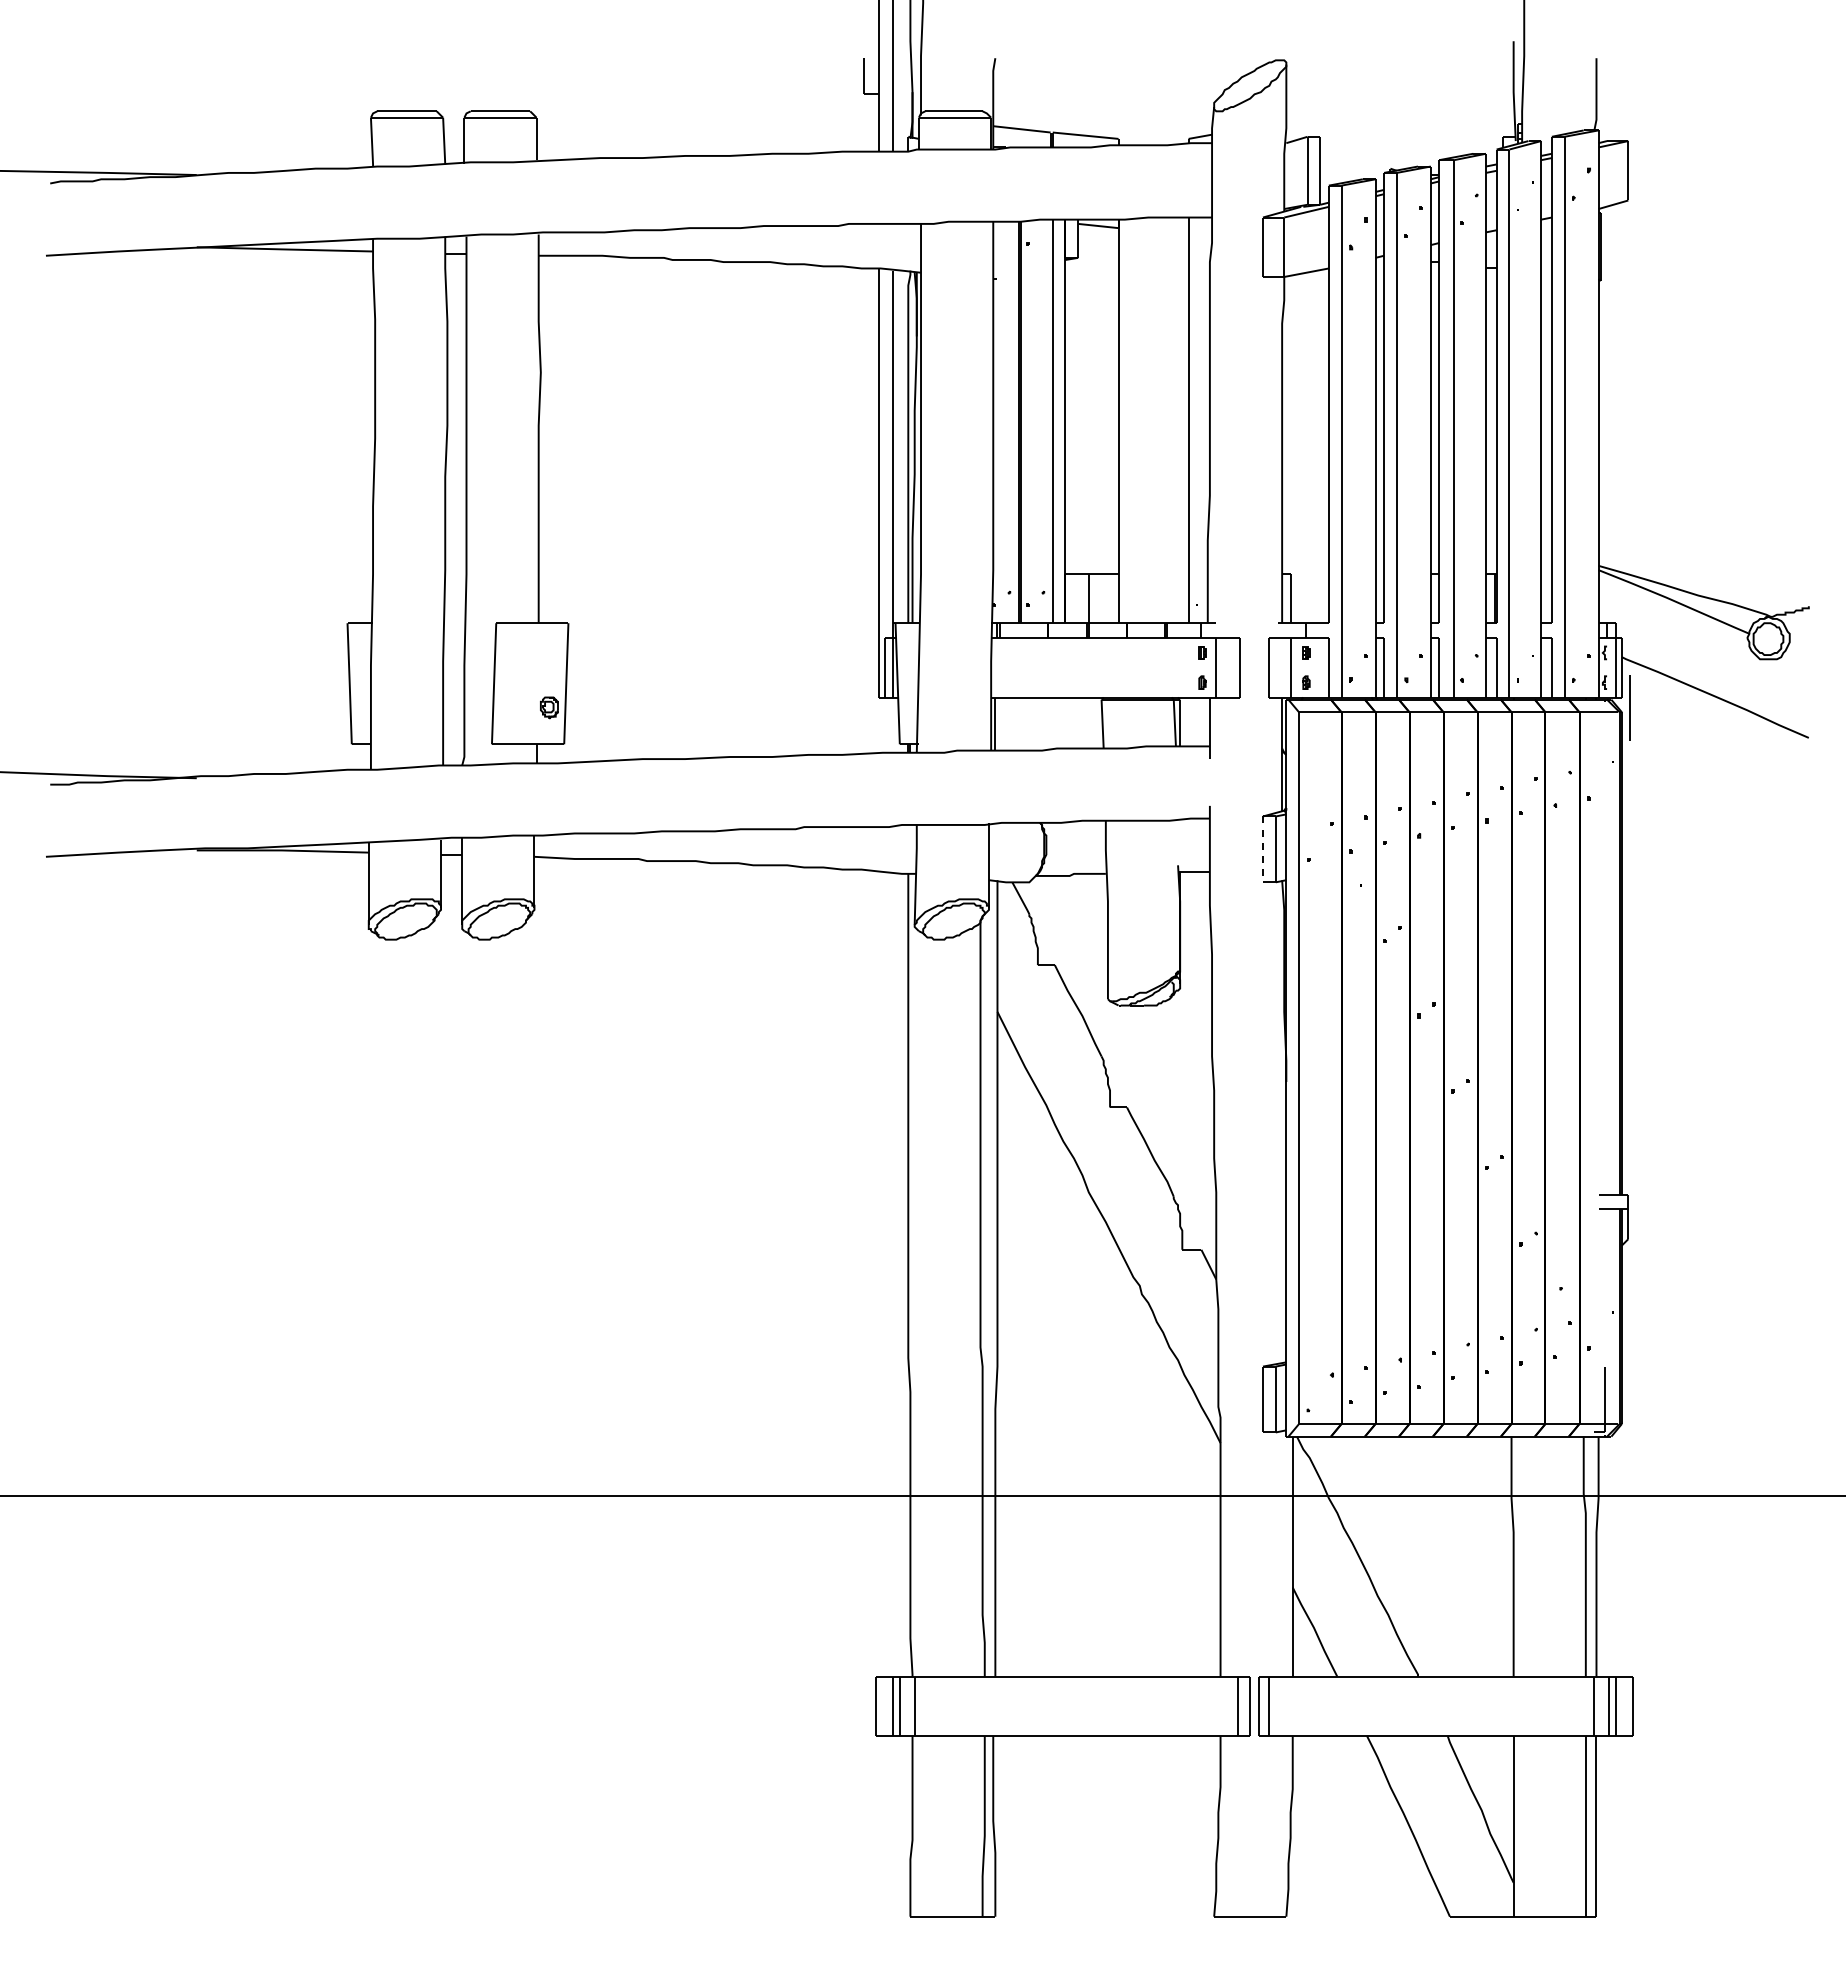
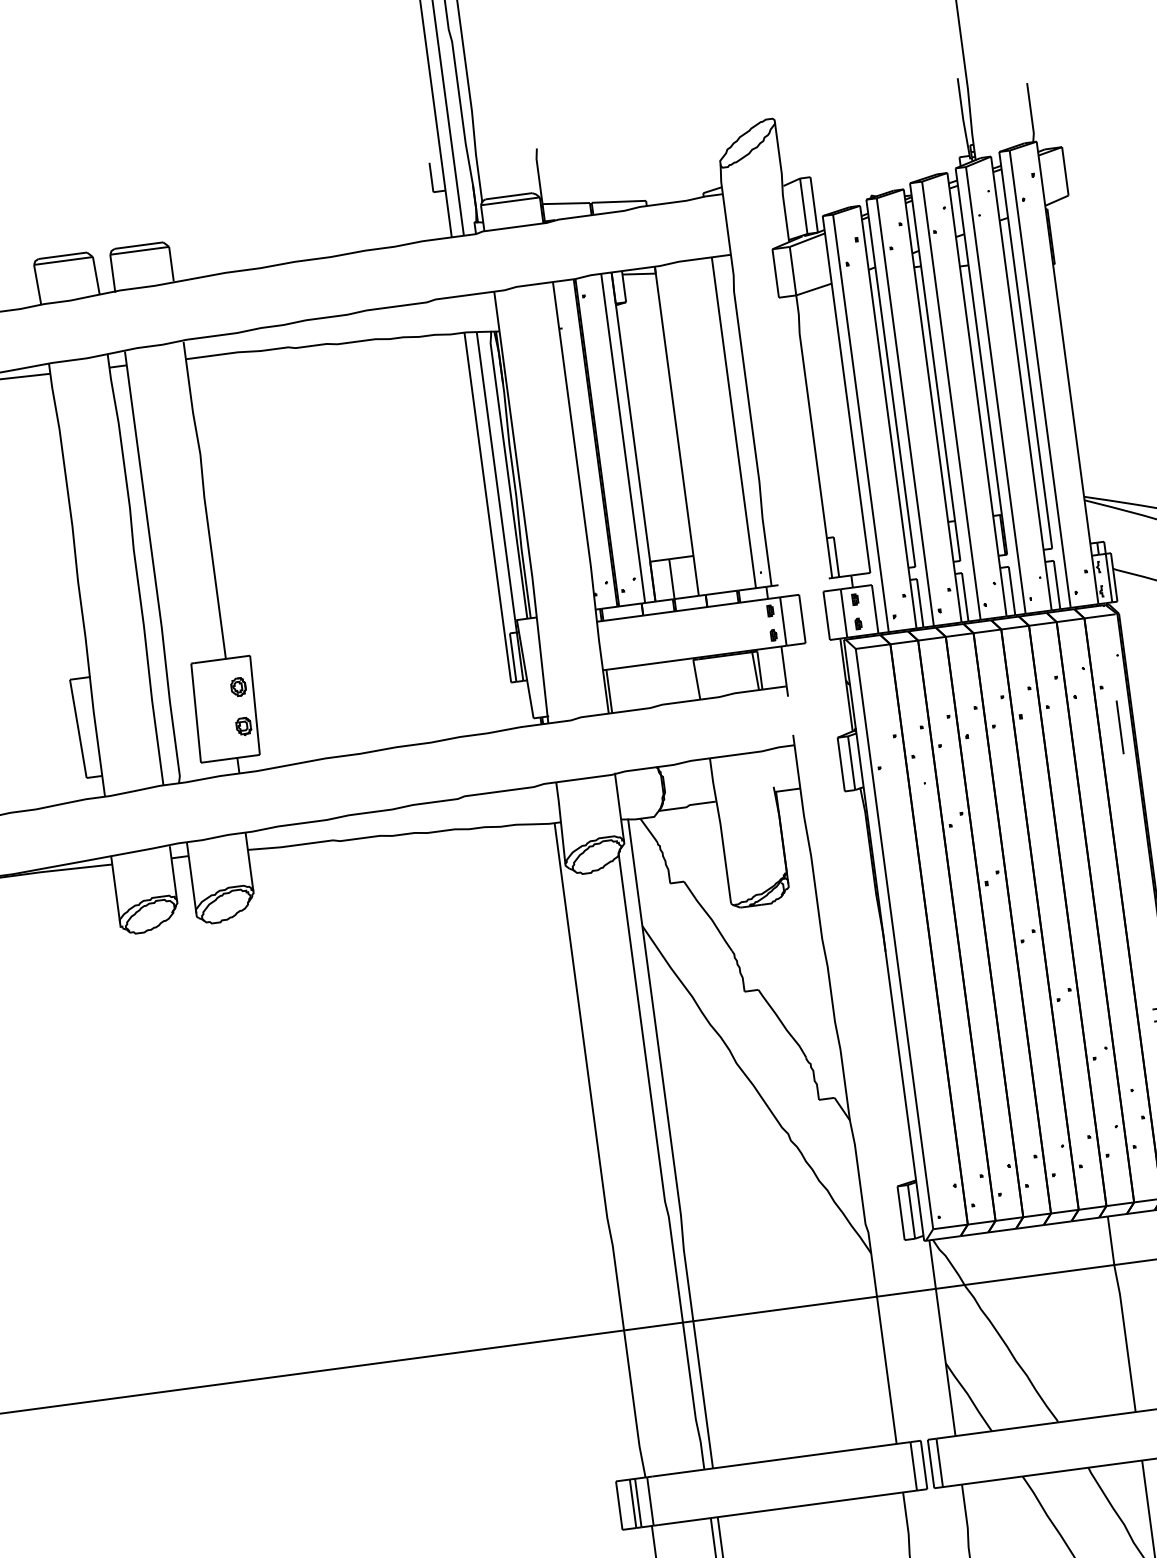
part: (549, 658) -> (238, 686), added
line: (1629, 707) -> (1119, 726), moved
line: (1262, 849) -> (840, 764), dashed -> solid

